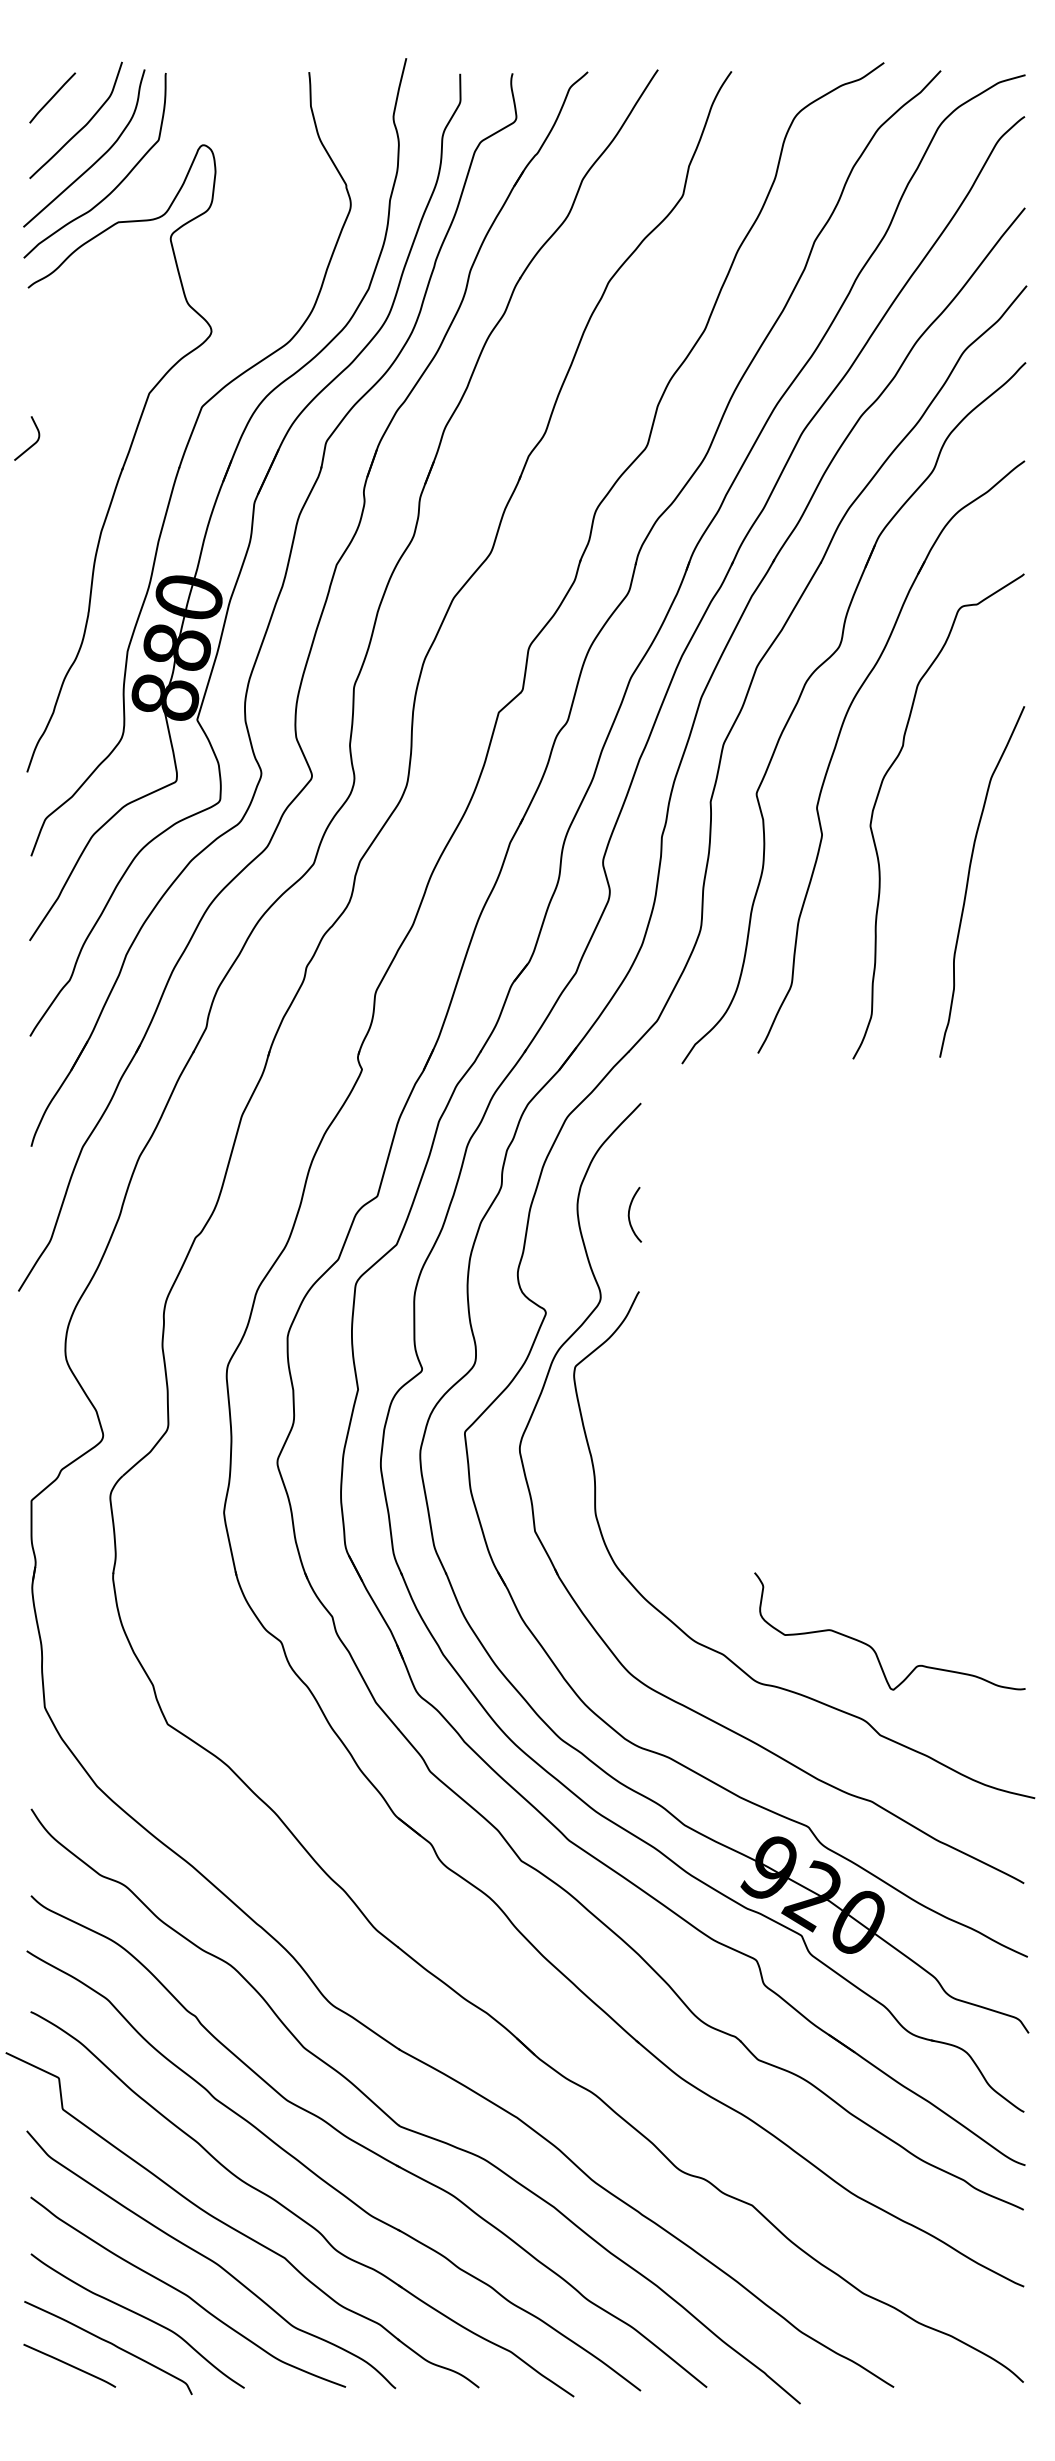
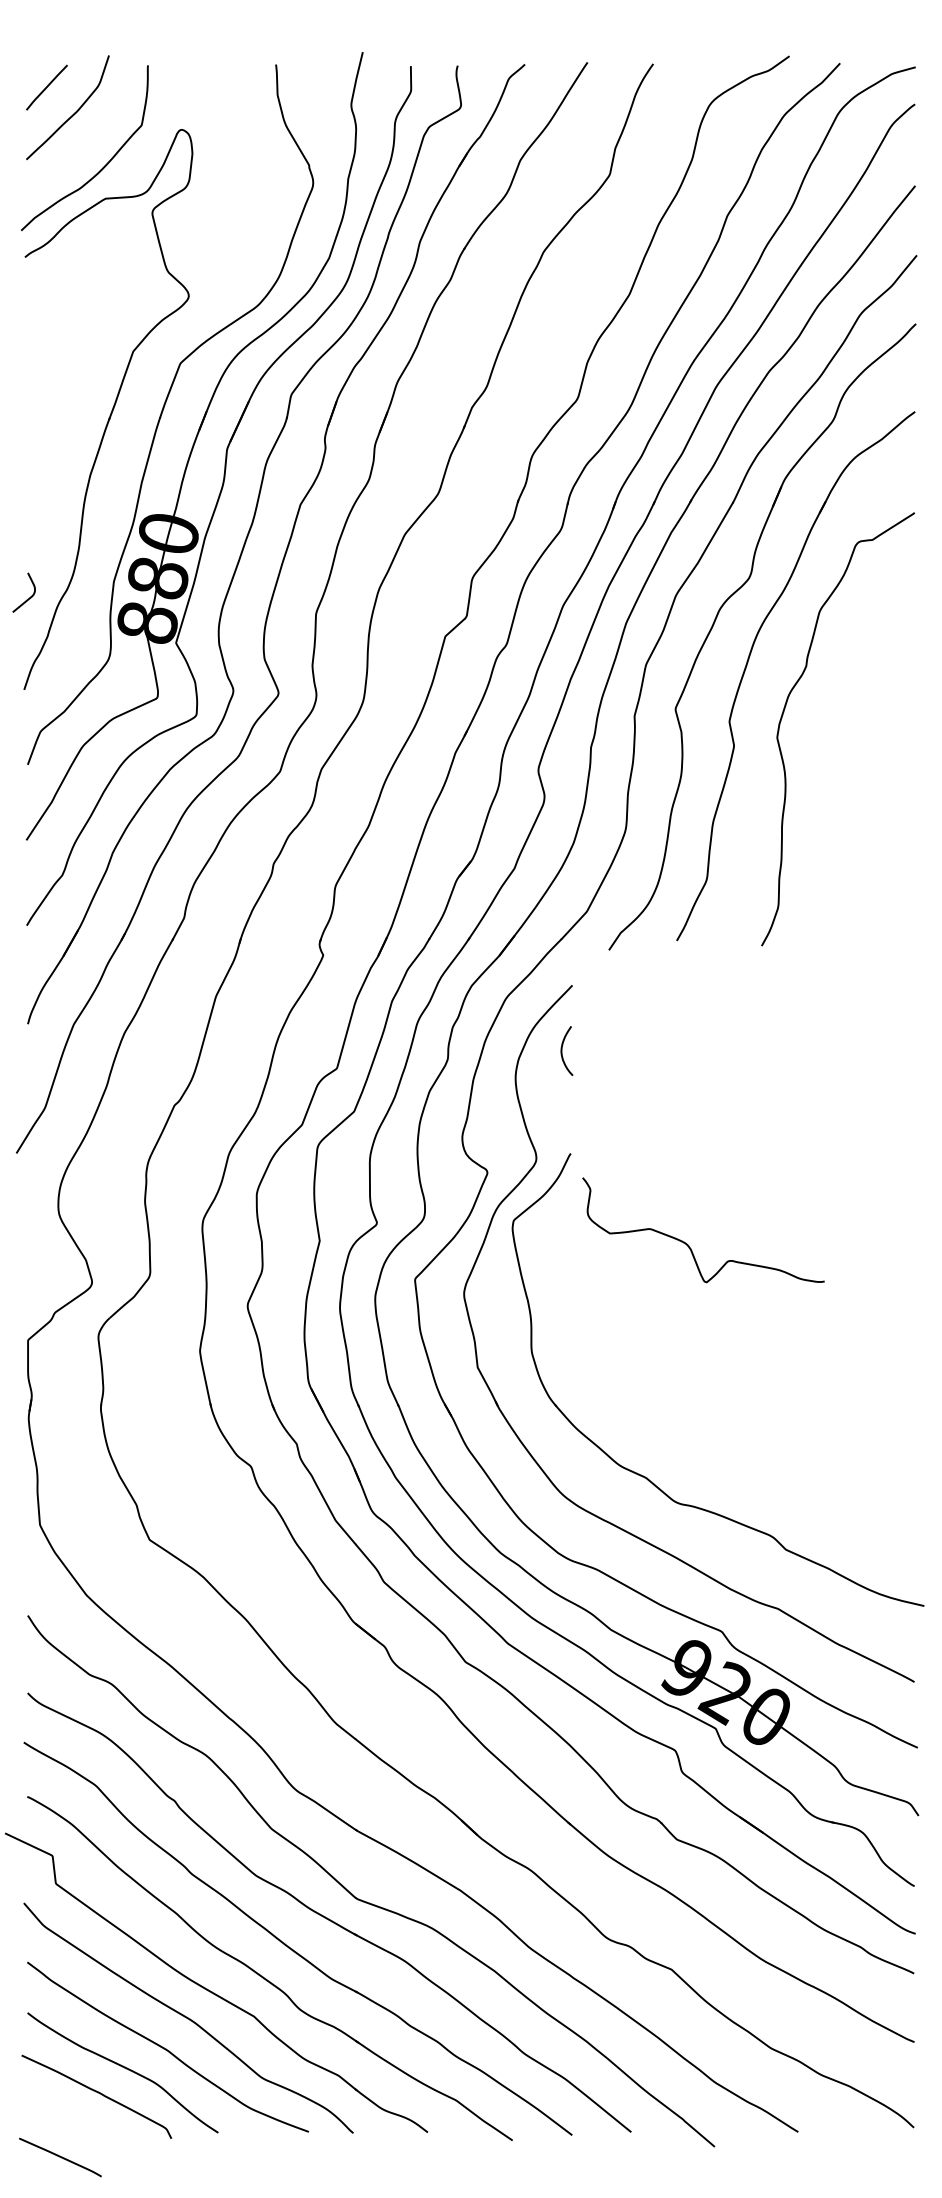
curve: (96, 160) -> (86, 143), removed
curve: (33, 443) -> (29, 597), moved
curve: (969, 877) -> (865, 783), removed
curve: (629, 1214) -> (562, 1050), moved
curve: (872, 1647) -> (687, 1244), moved
line: (69, 2365) -> (60, 2157), moved

